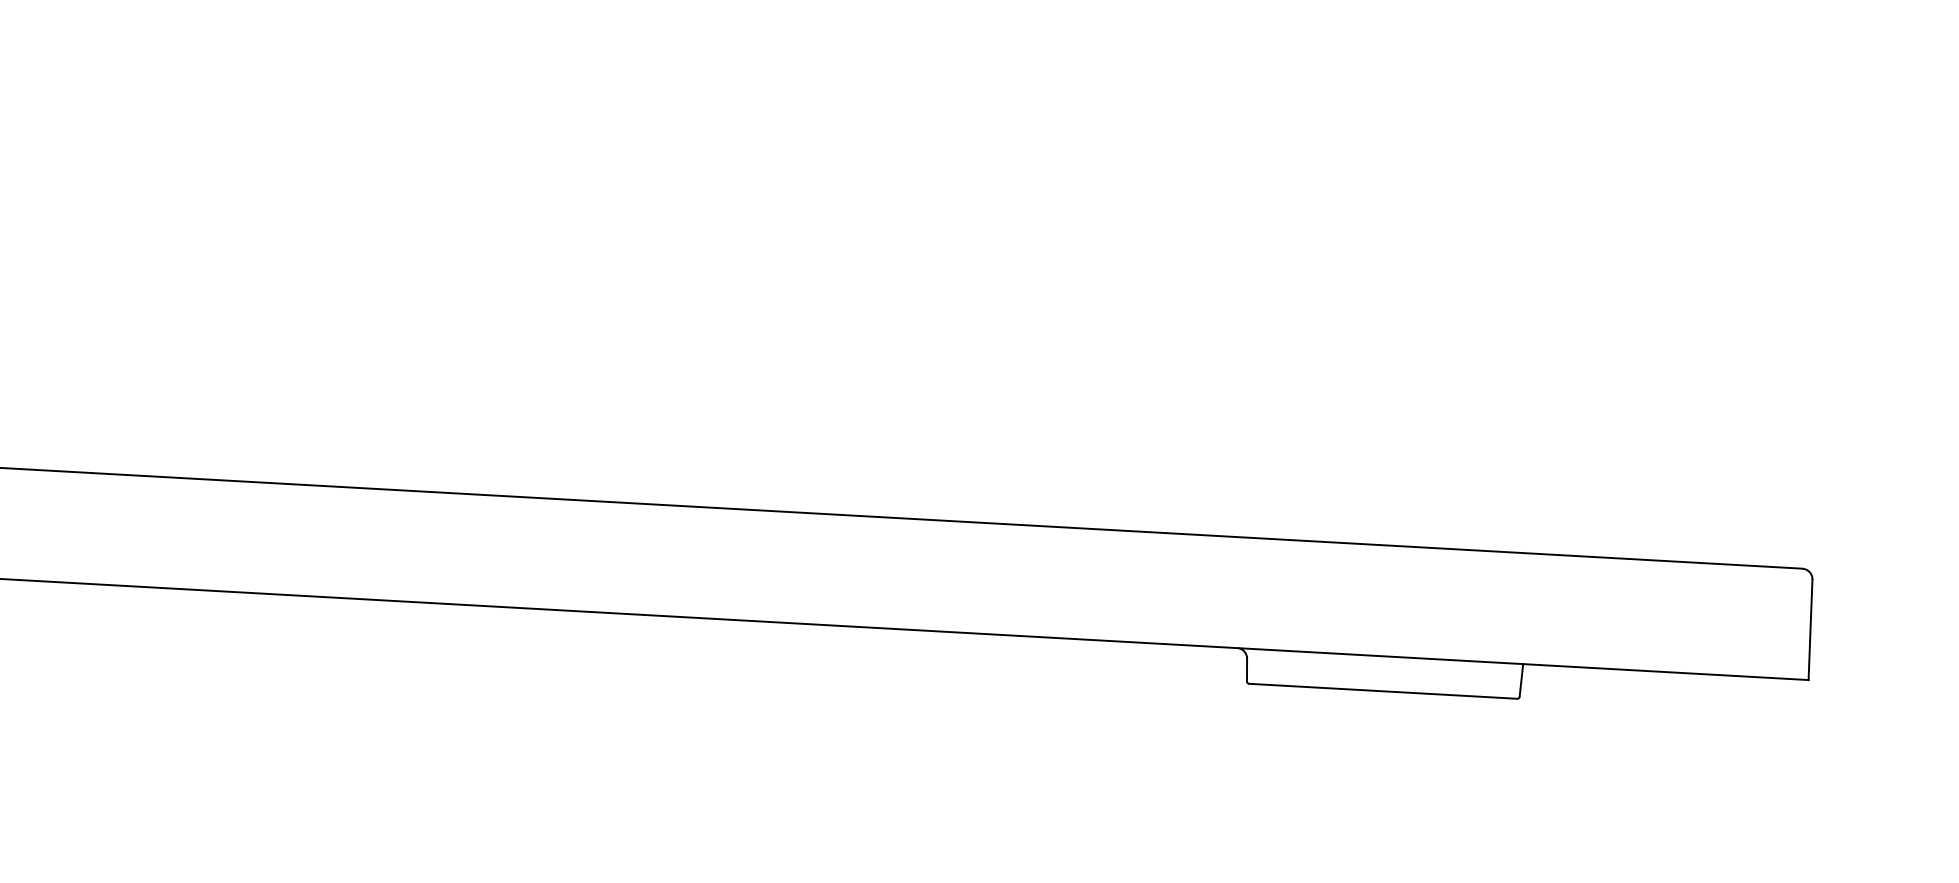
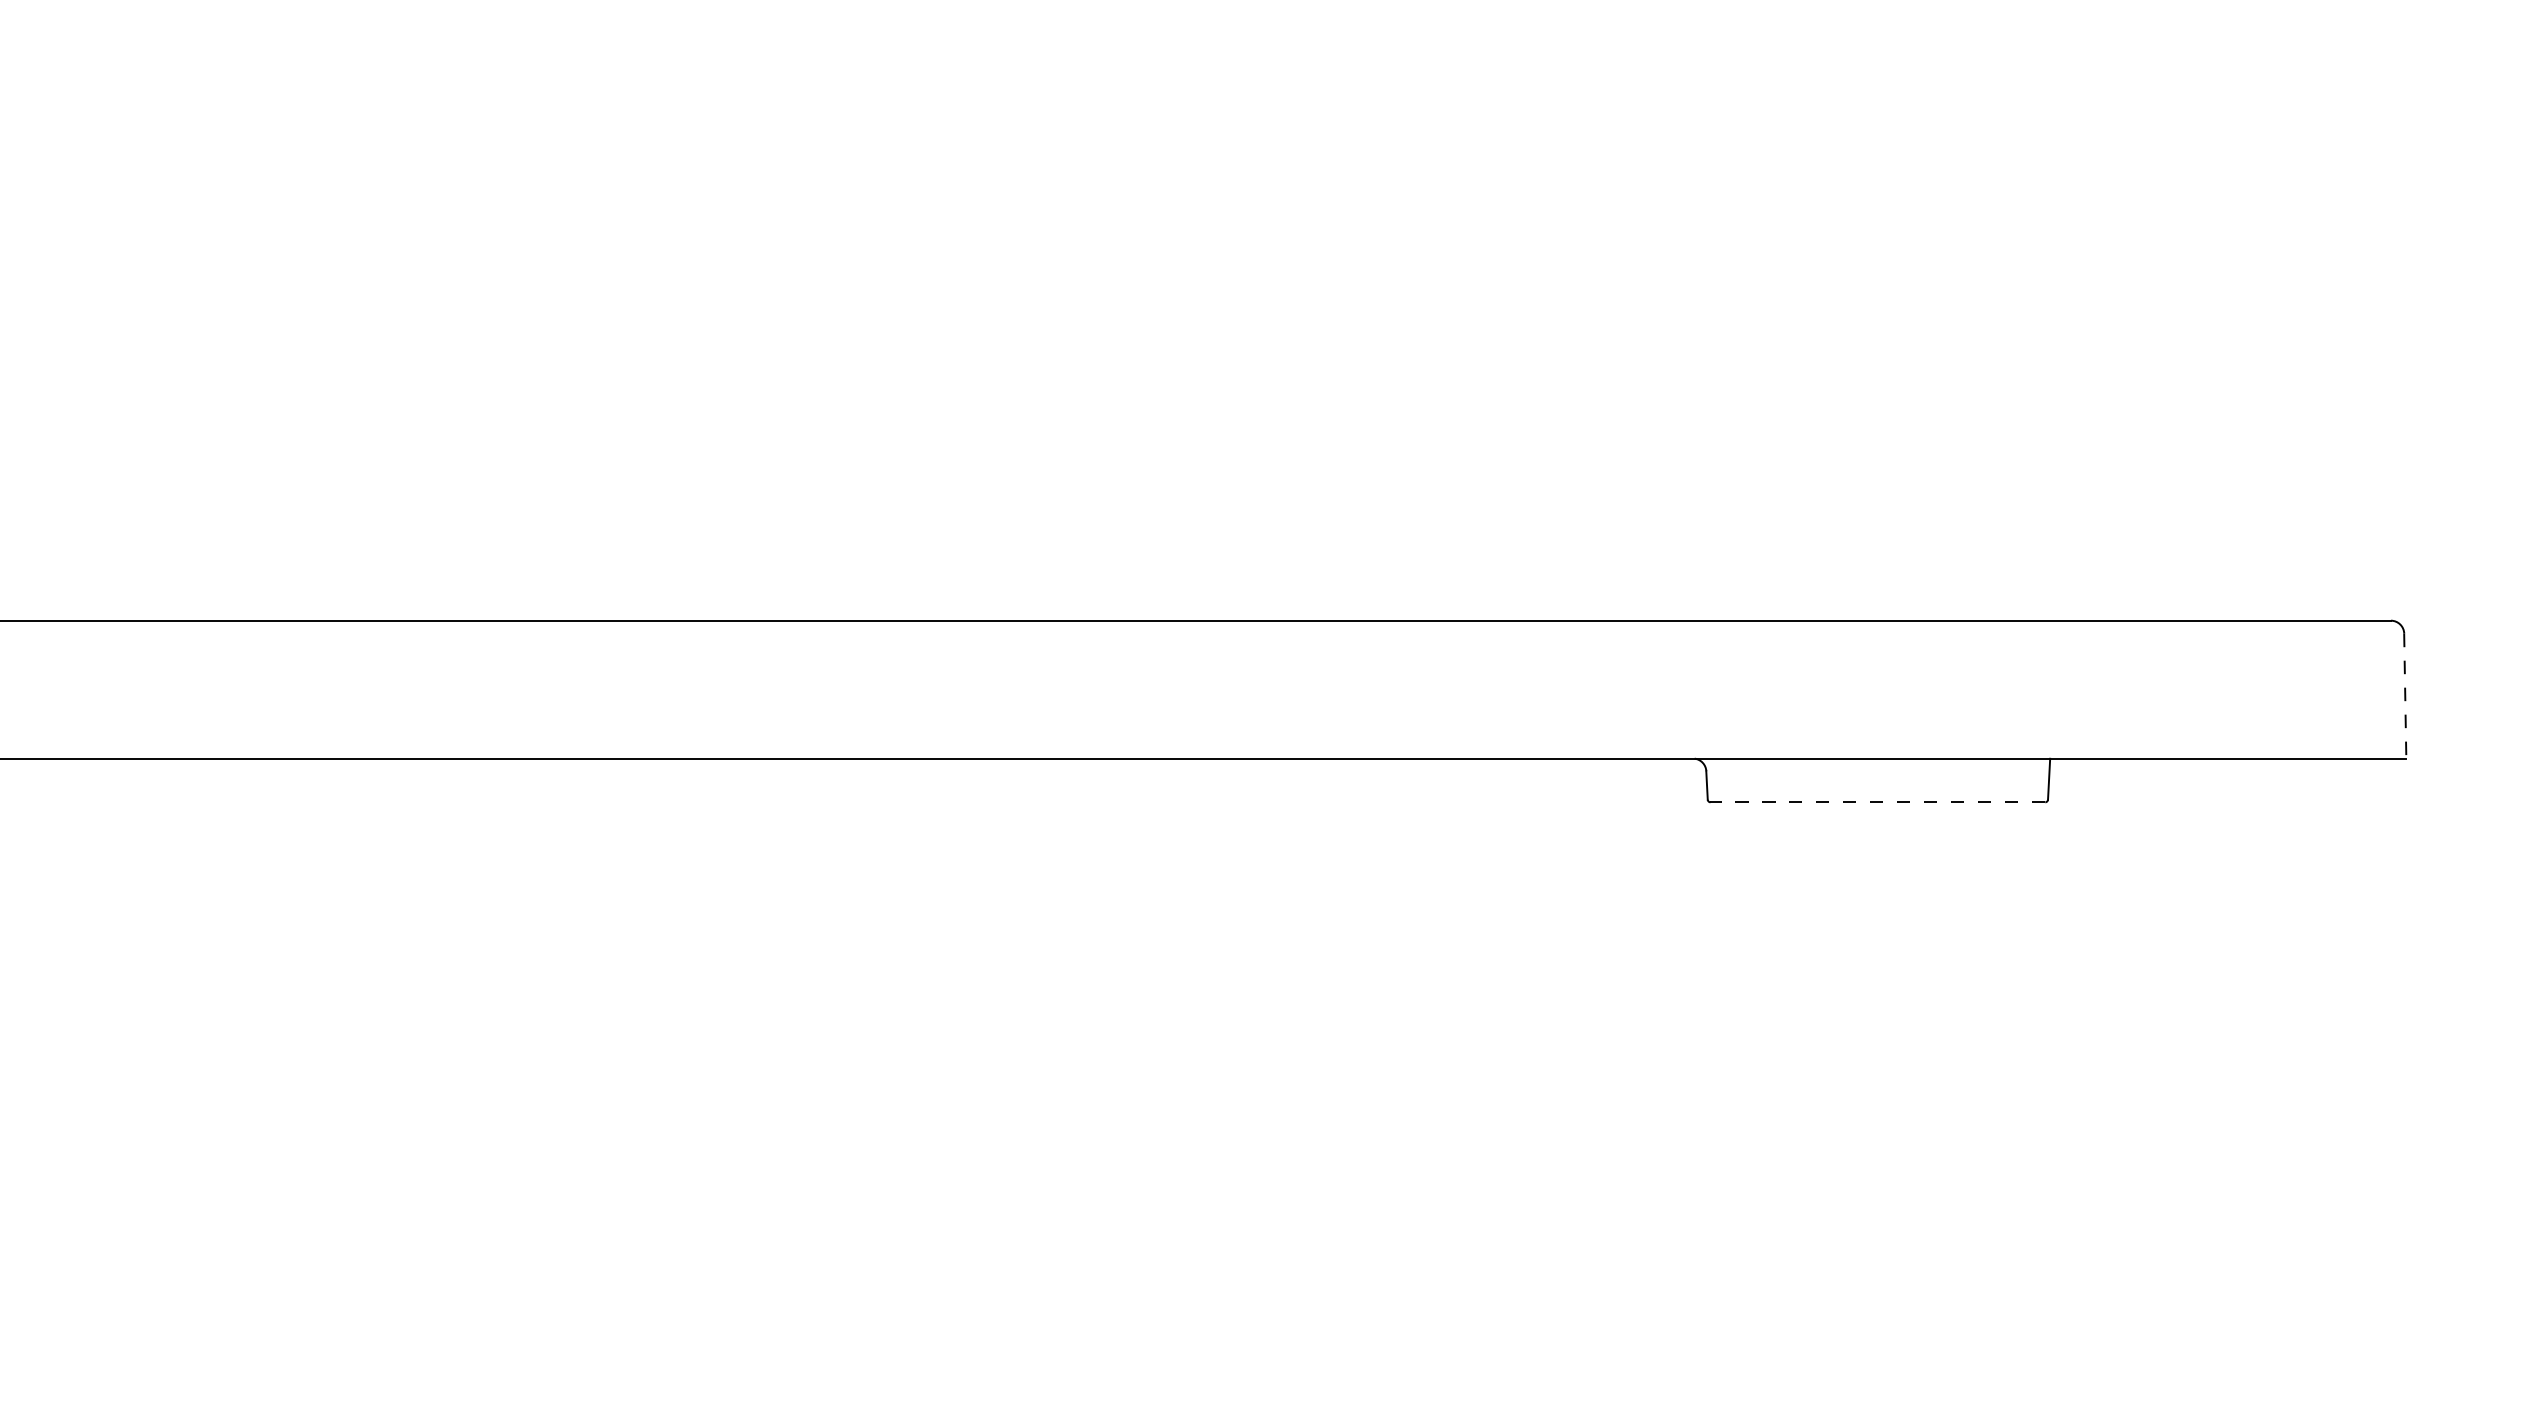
line: (1810, 630) -> (2405, 696), solid -> dashed
line: (1382, 691) -> (1877, 802), solid -> dashed

